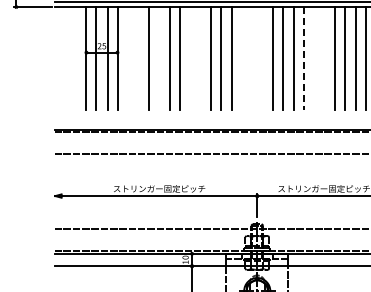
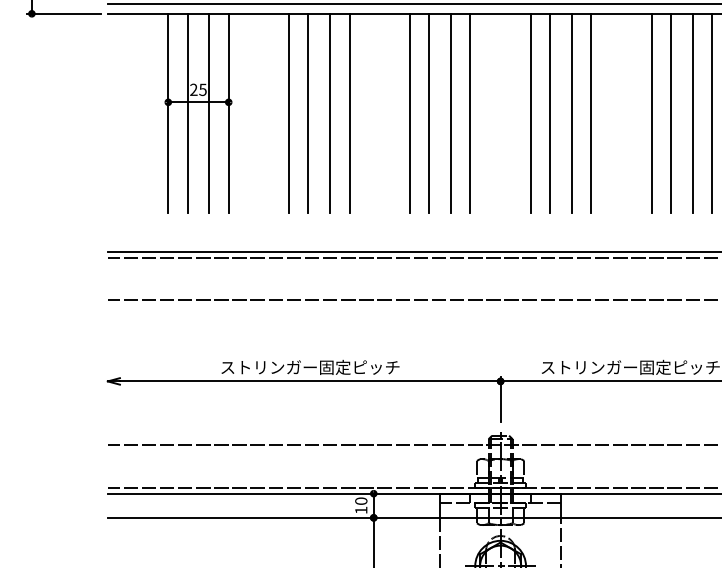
line: (158, 58) -> (308, 113), added
line: (241, 58) -> (469, 113), added
line: (303, 58) -> (590, 113), dashed -> solid

